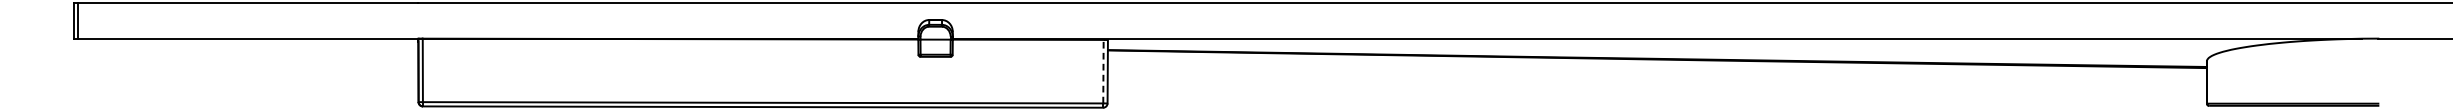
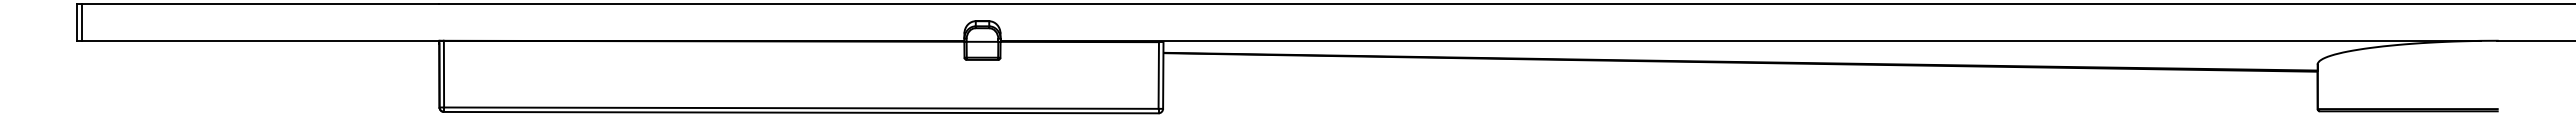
line: (1103, 71) -> (1158, 75), dashed -> solid

